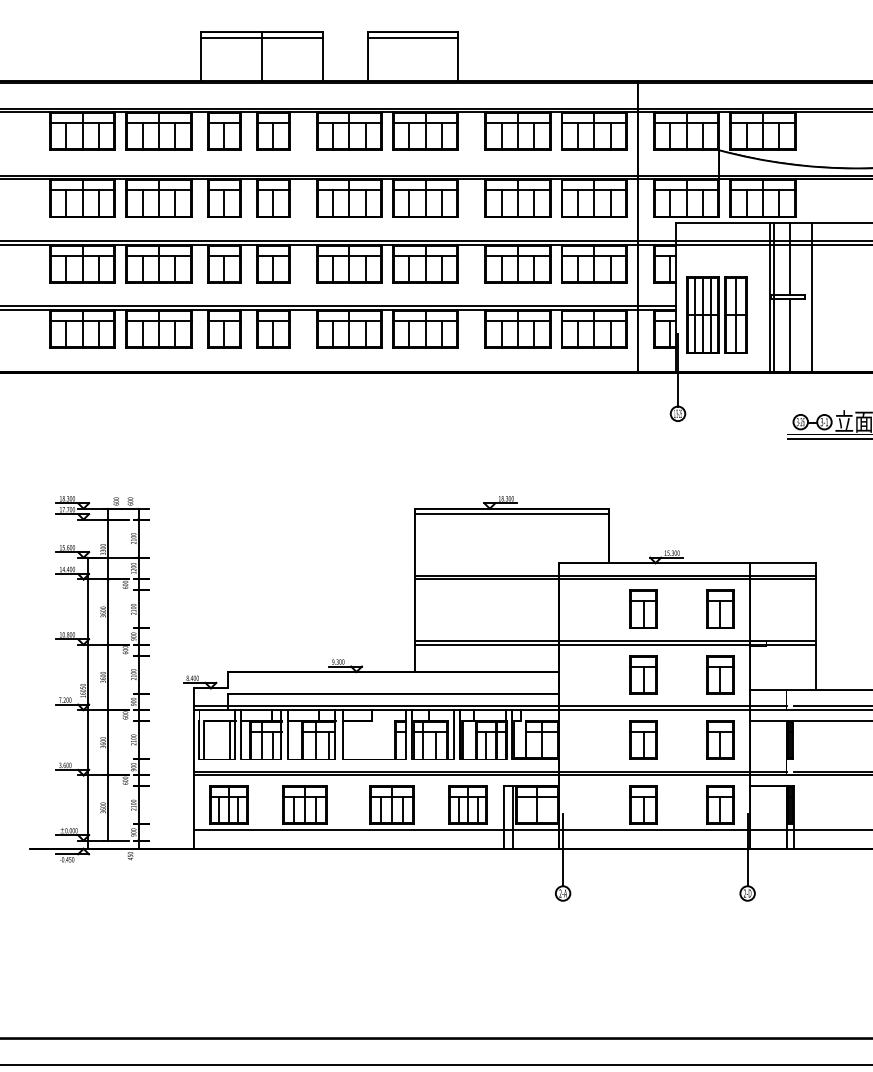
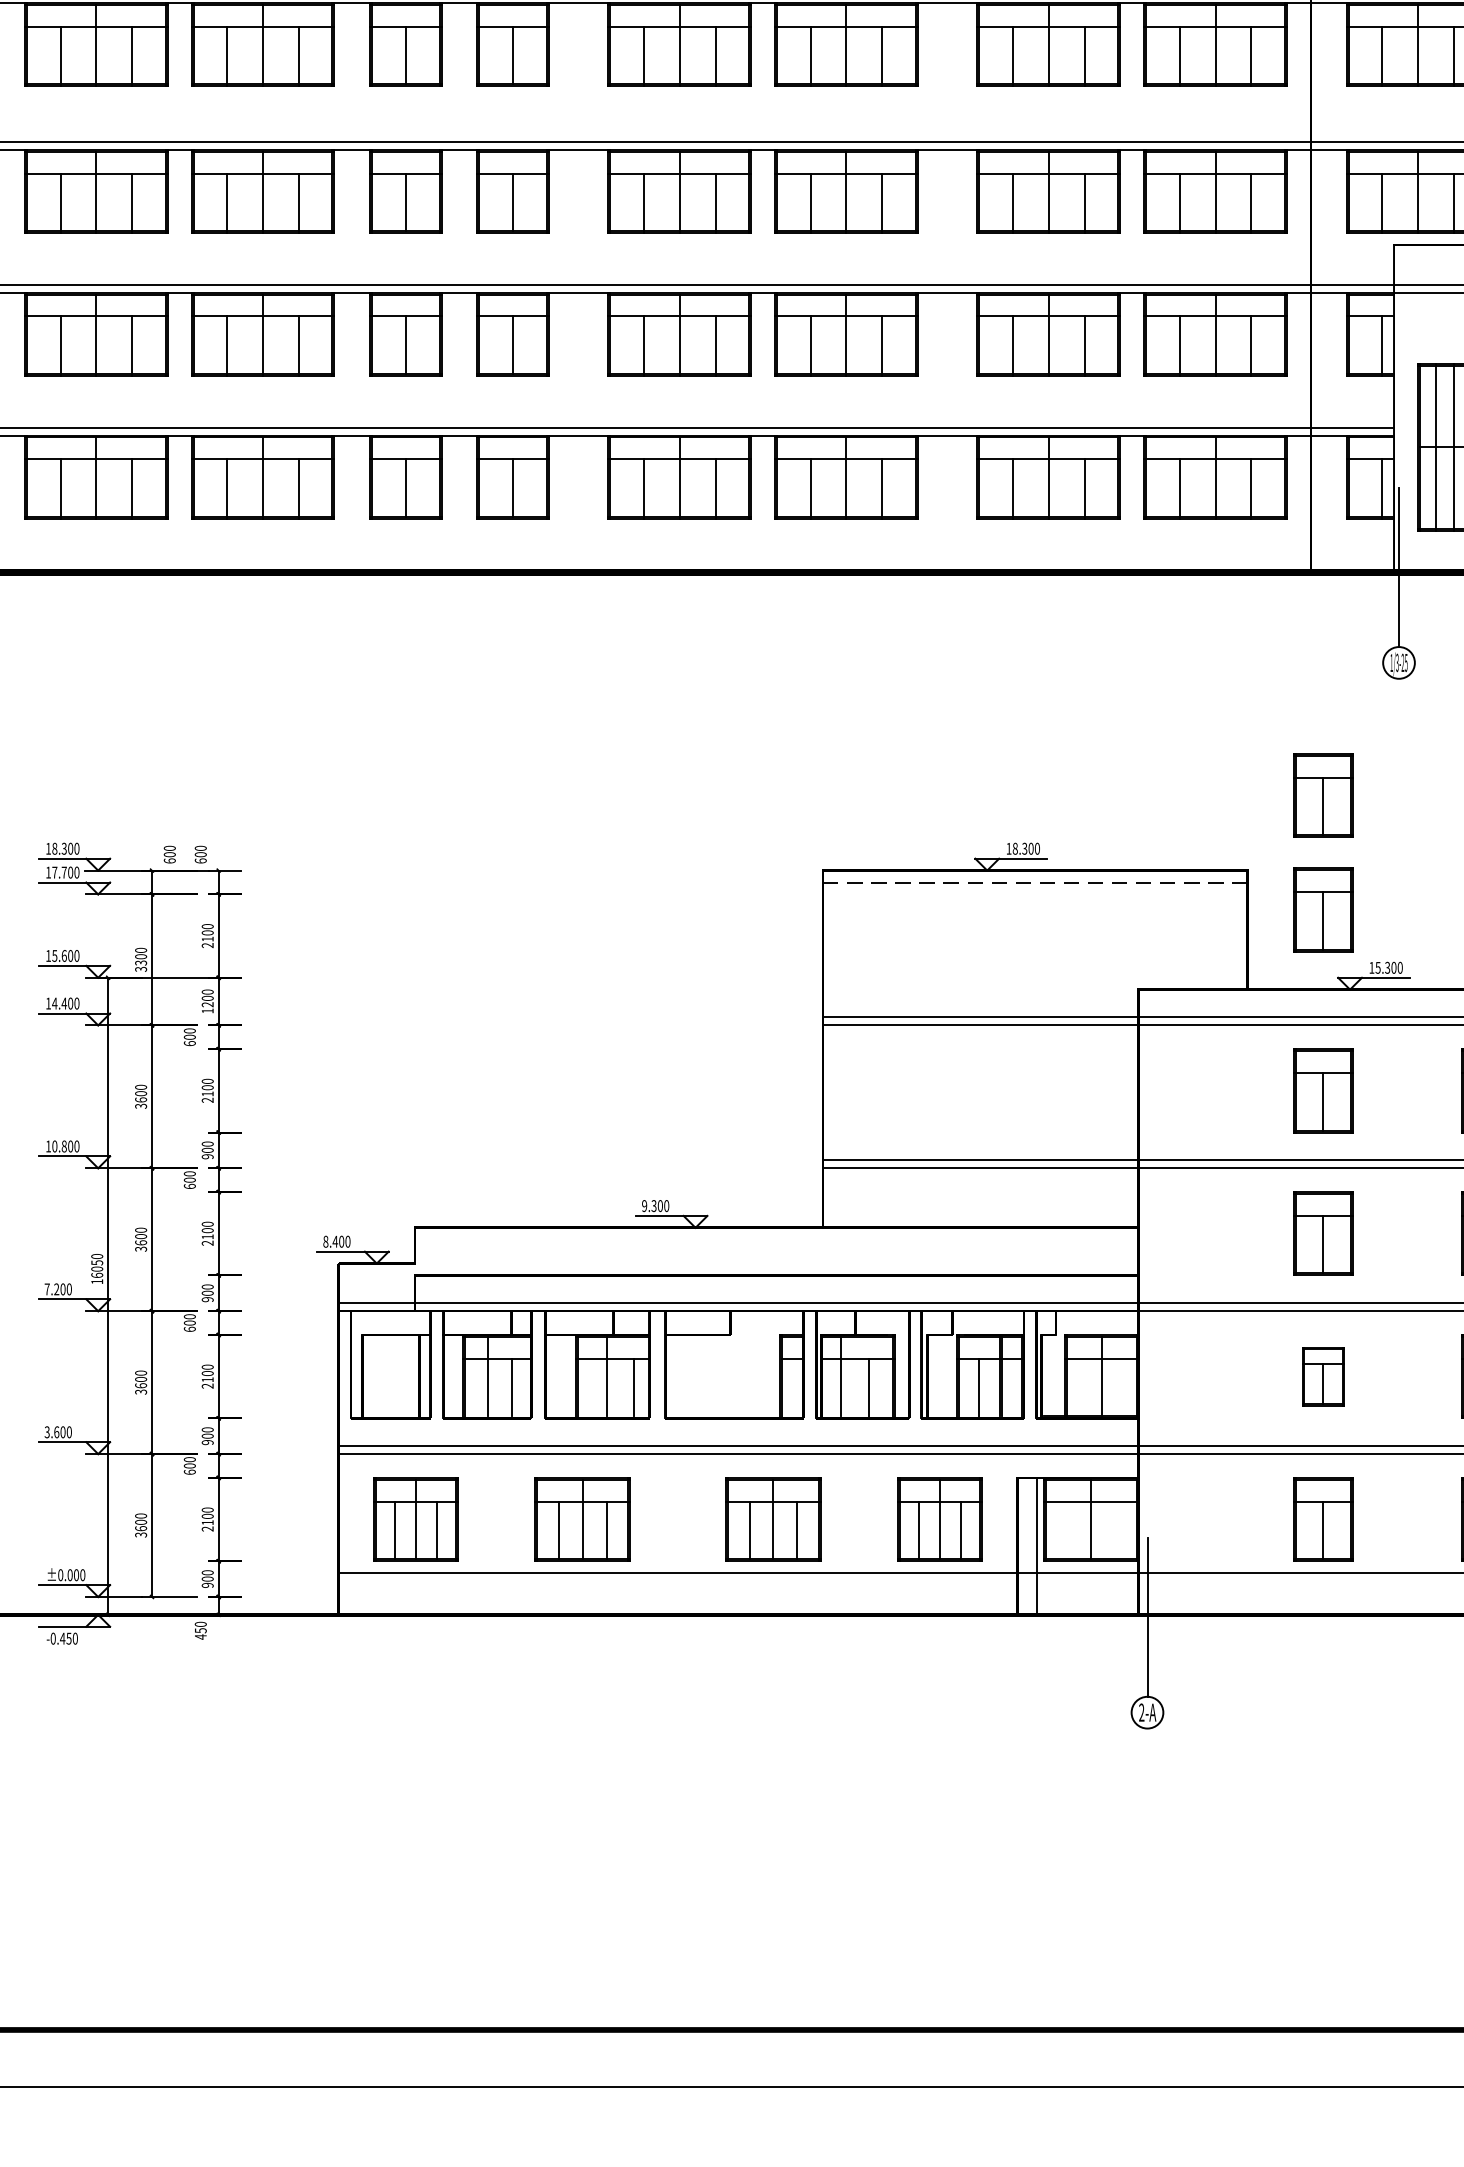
part: (643, 473) -> (1323, 793), added
line: (511, 514) -> (1034, 883), solid -> dashed
part: (643, 526) -> (1323, 909), added
part: (643, 739) -> (1323, 1375), size x0.7

